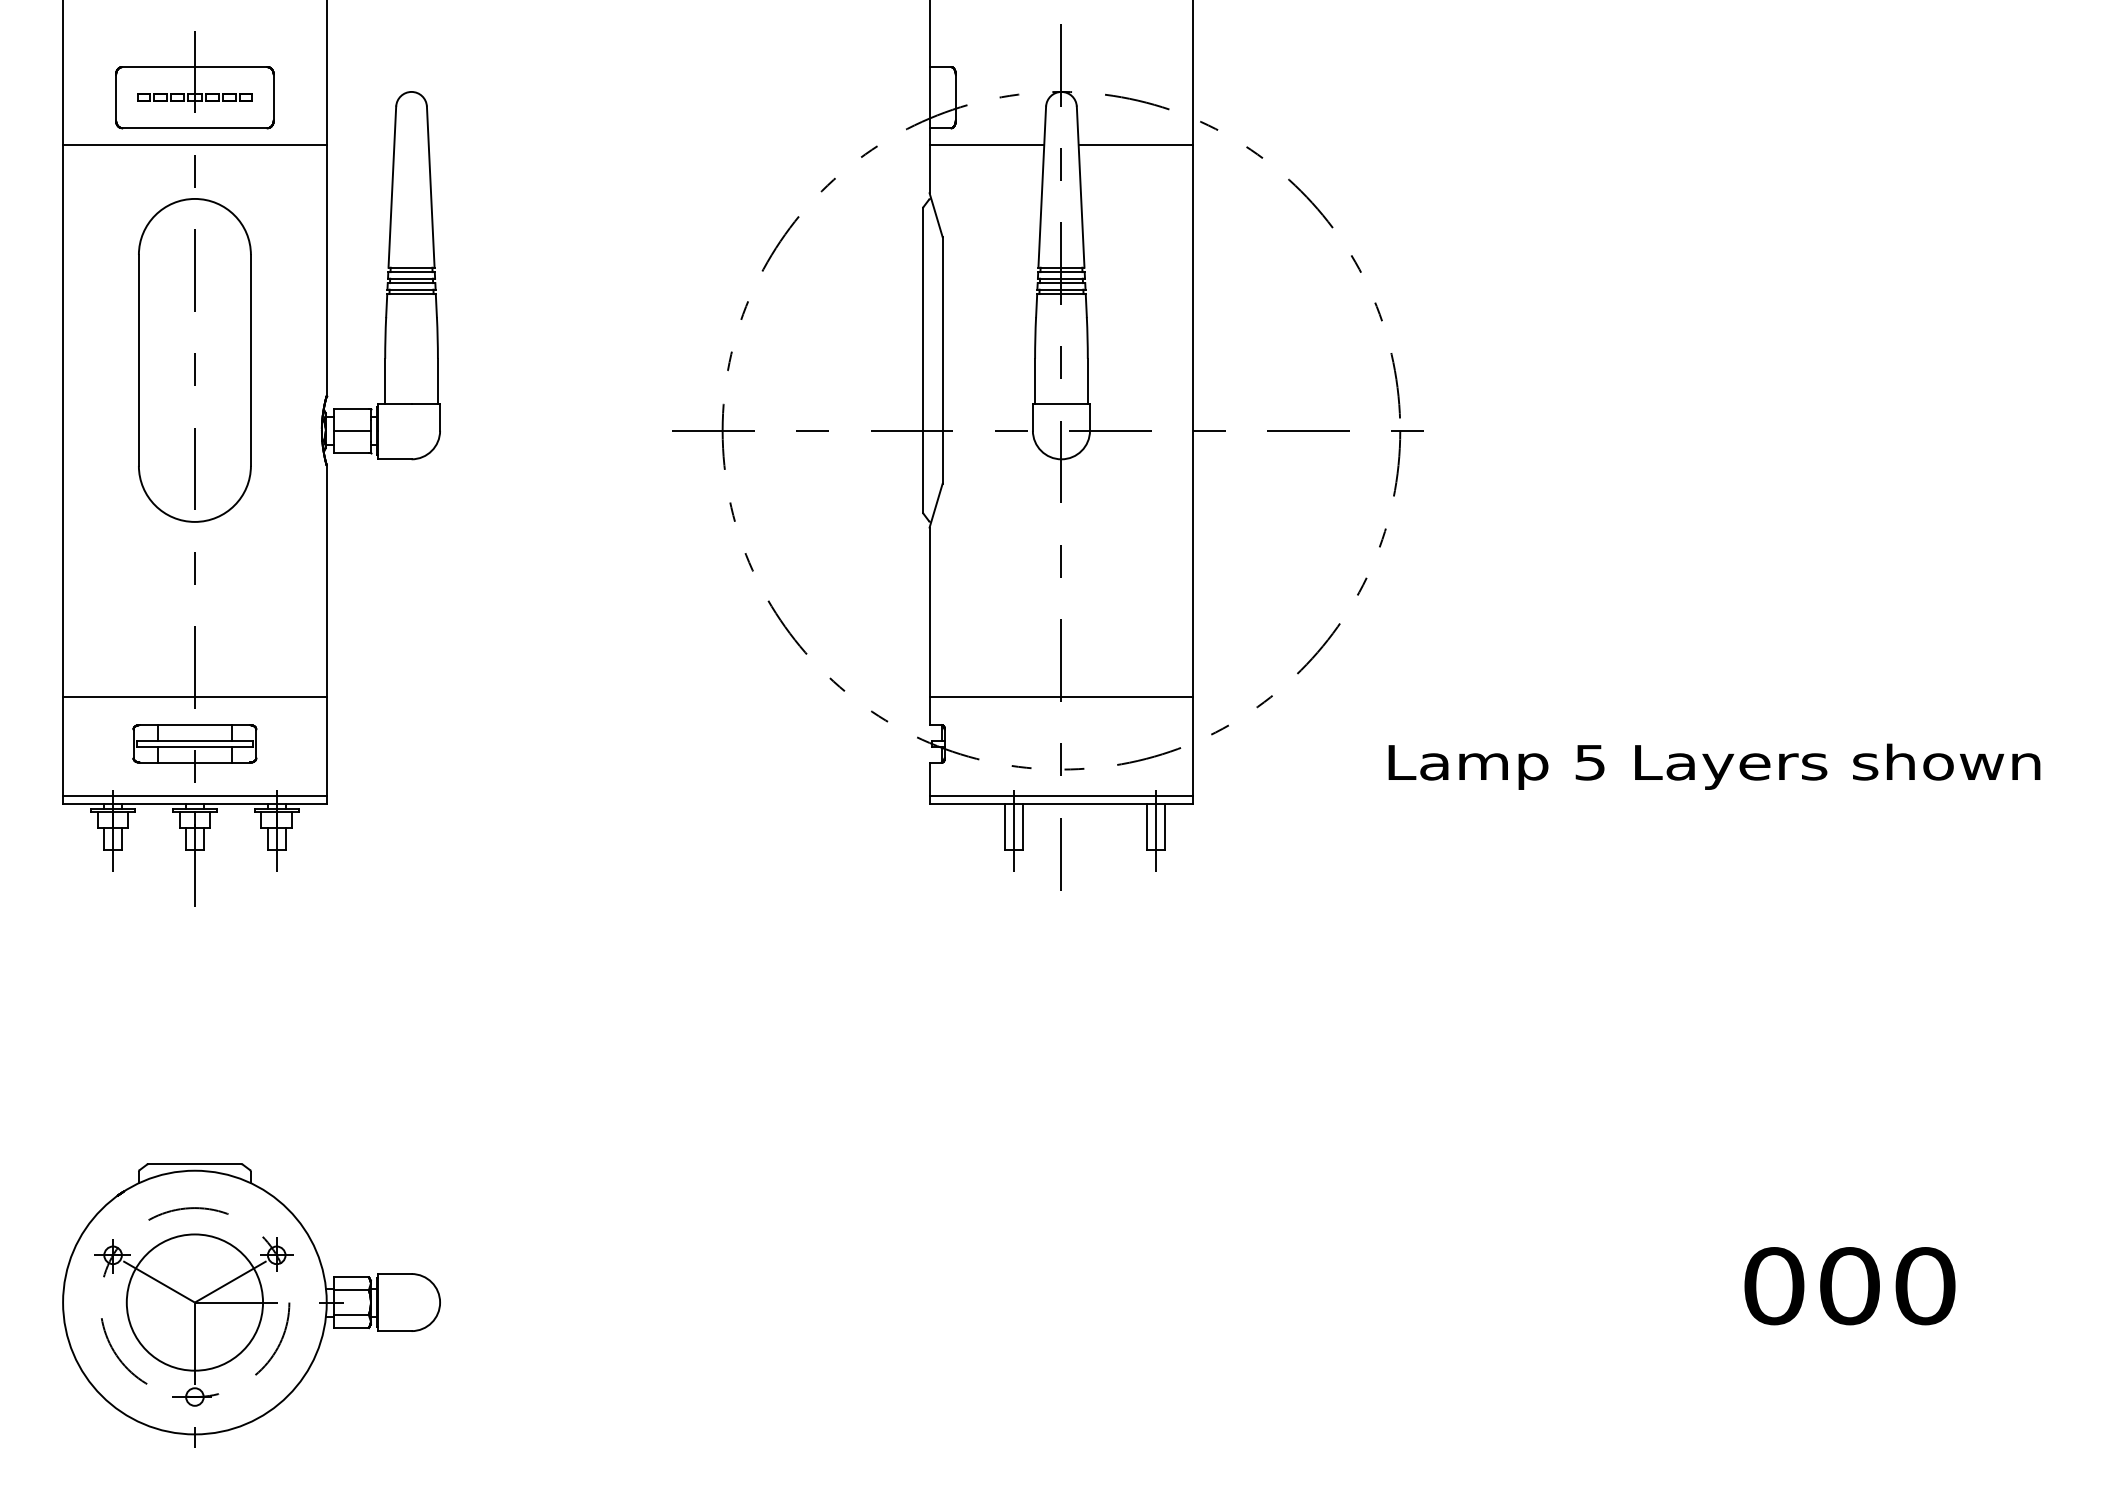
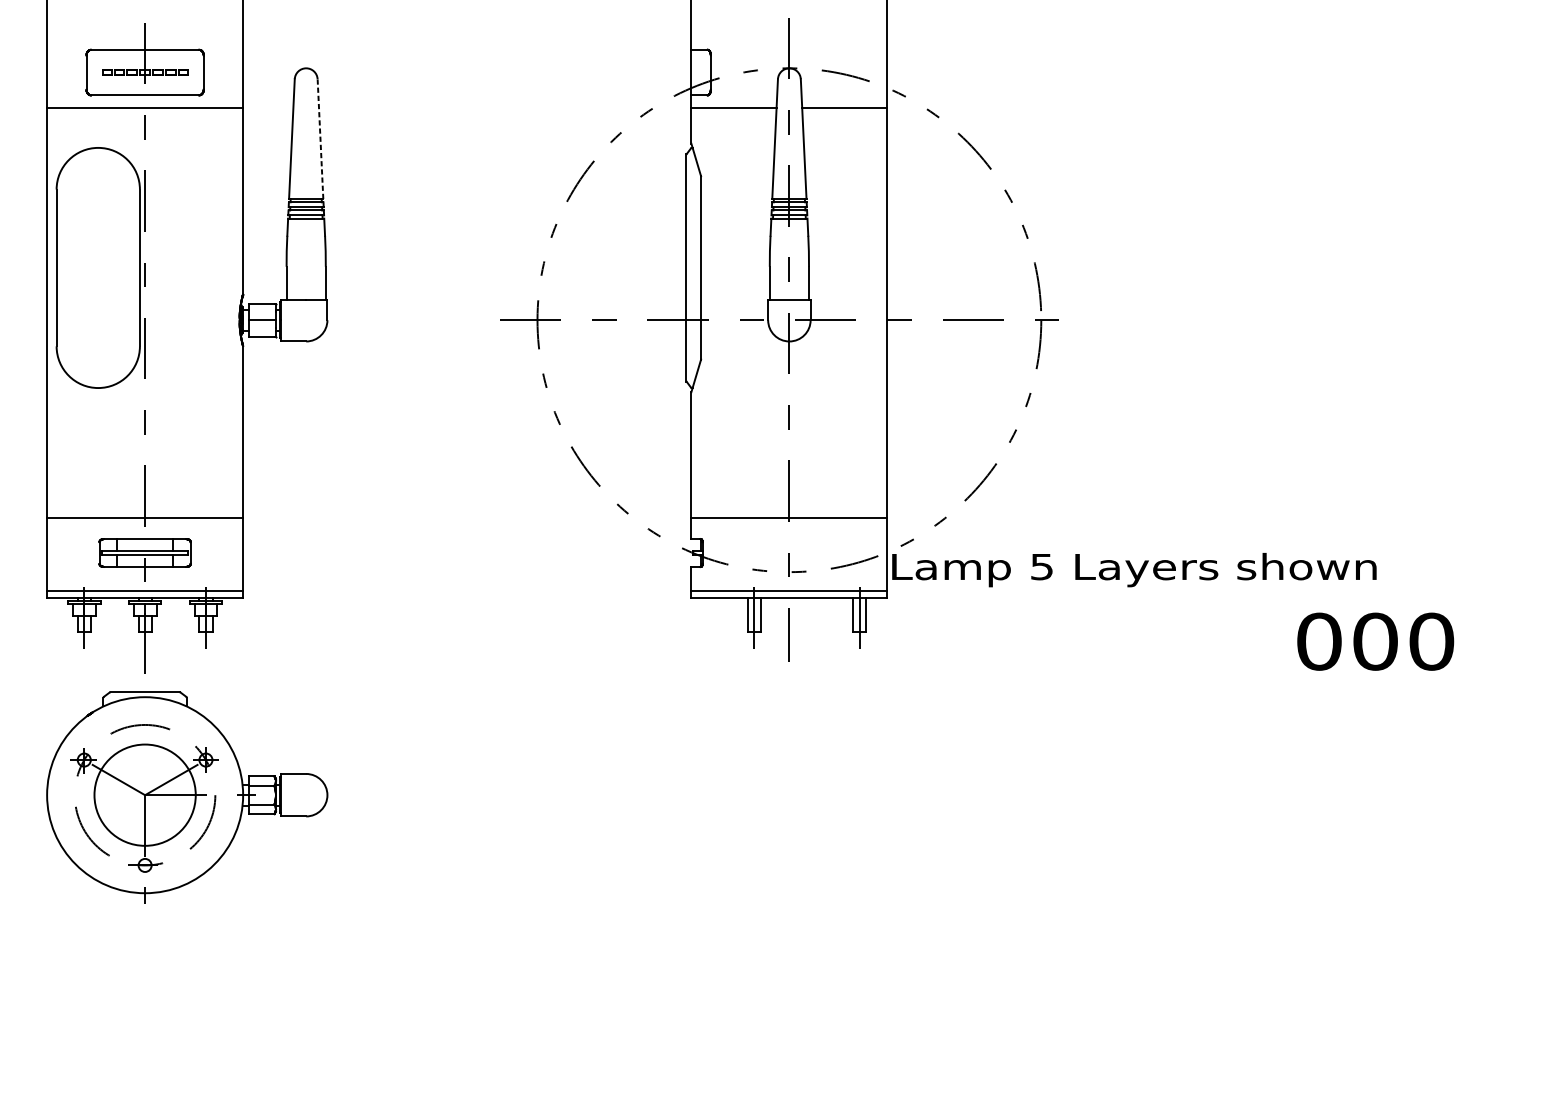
line: (430, 187) -> (320, 139), solid -> dashed
part: (194, 360) -> (97, 268), moved
text: (1714, 766) -> (1134, 569), moved
text: (1849, 1286) -> (1375, 641), moved
part: (251, 1305) -> (187, 797), moved

